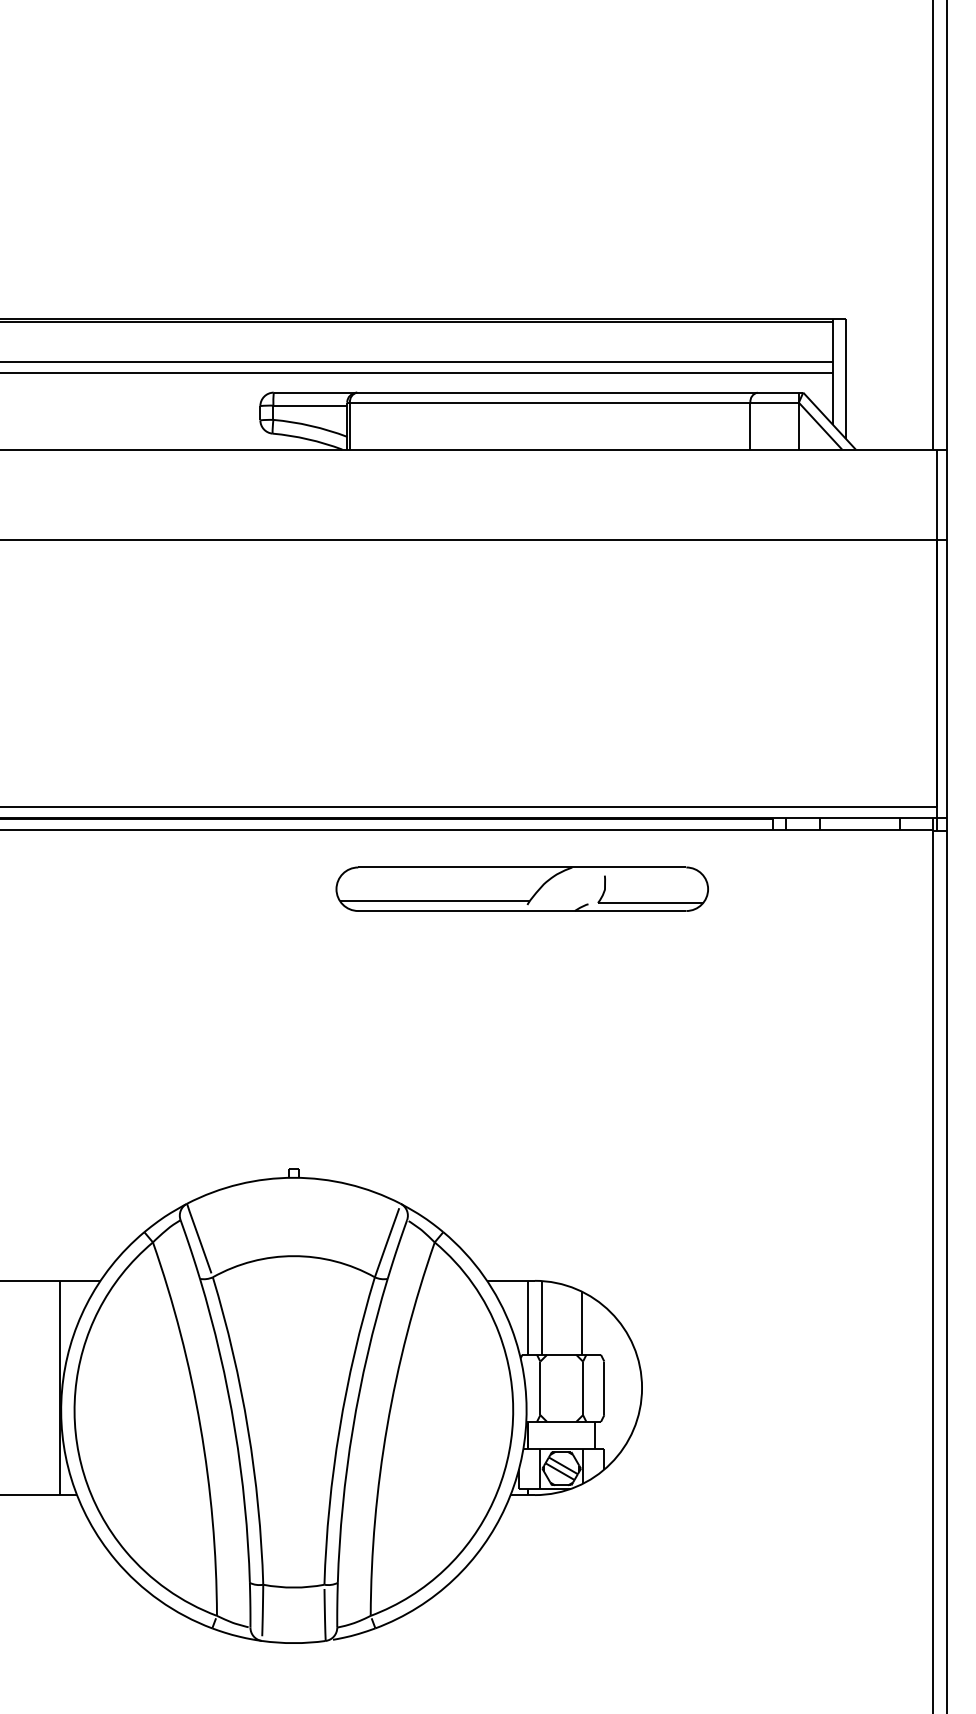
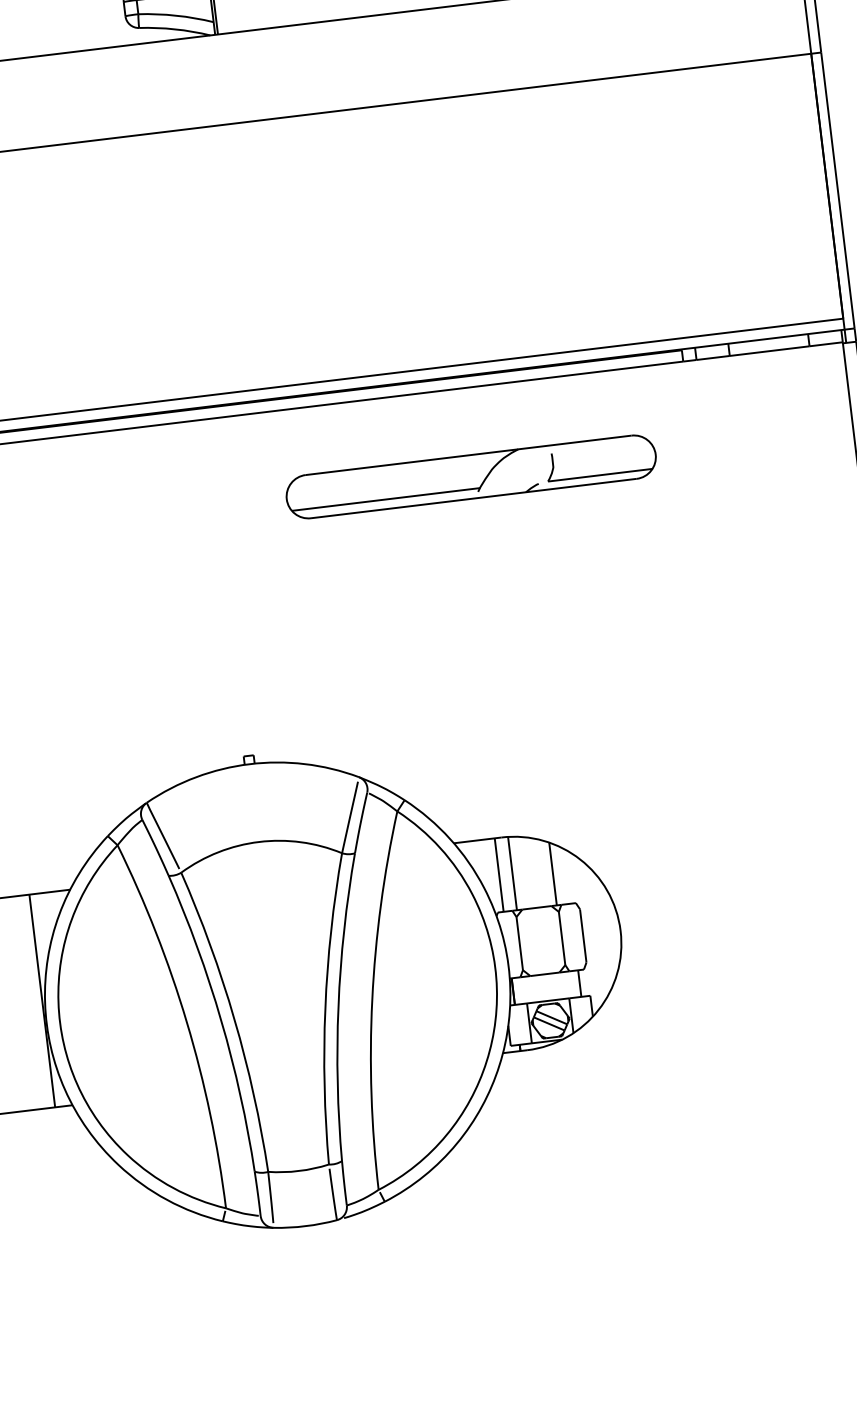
part: (521, 888) -> (470, 476), moved

